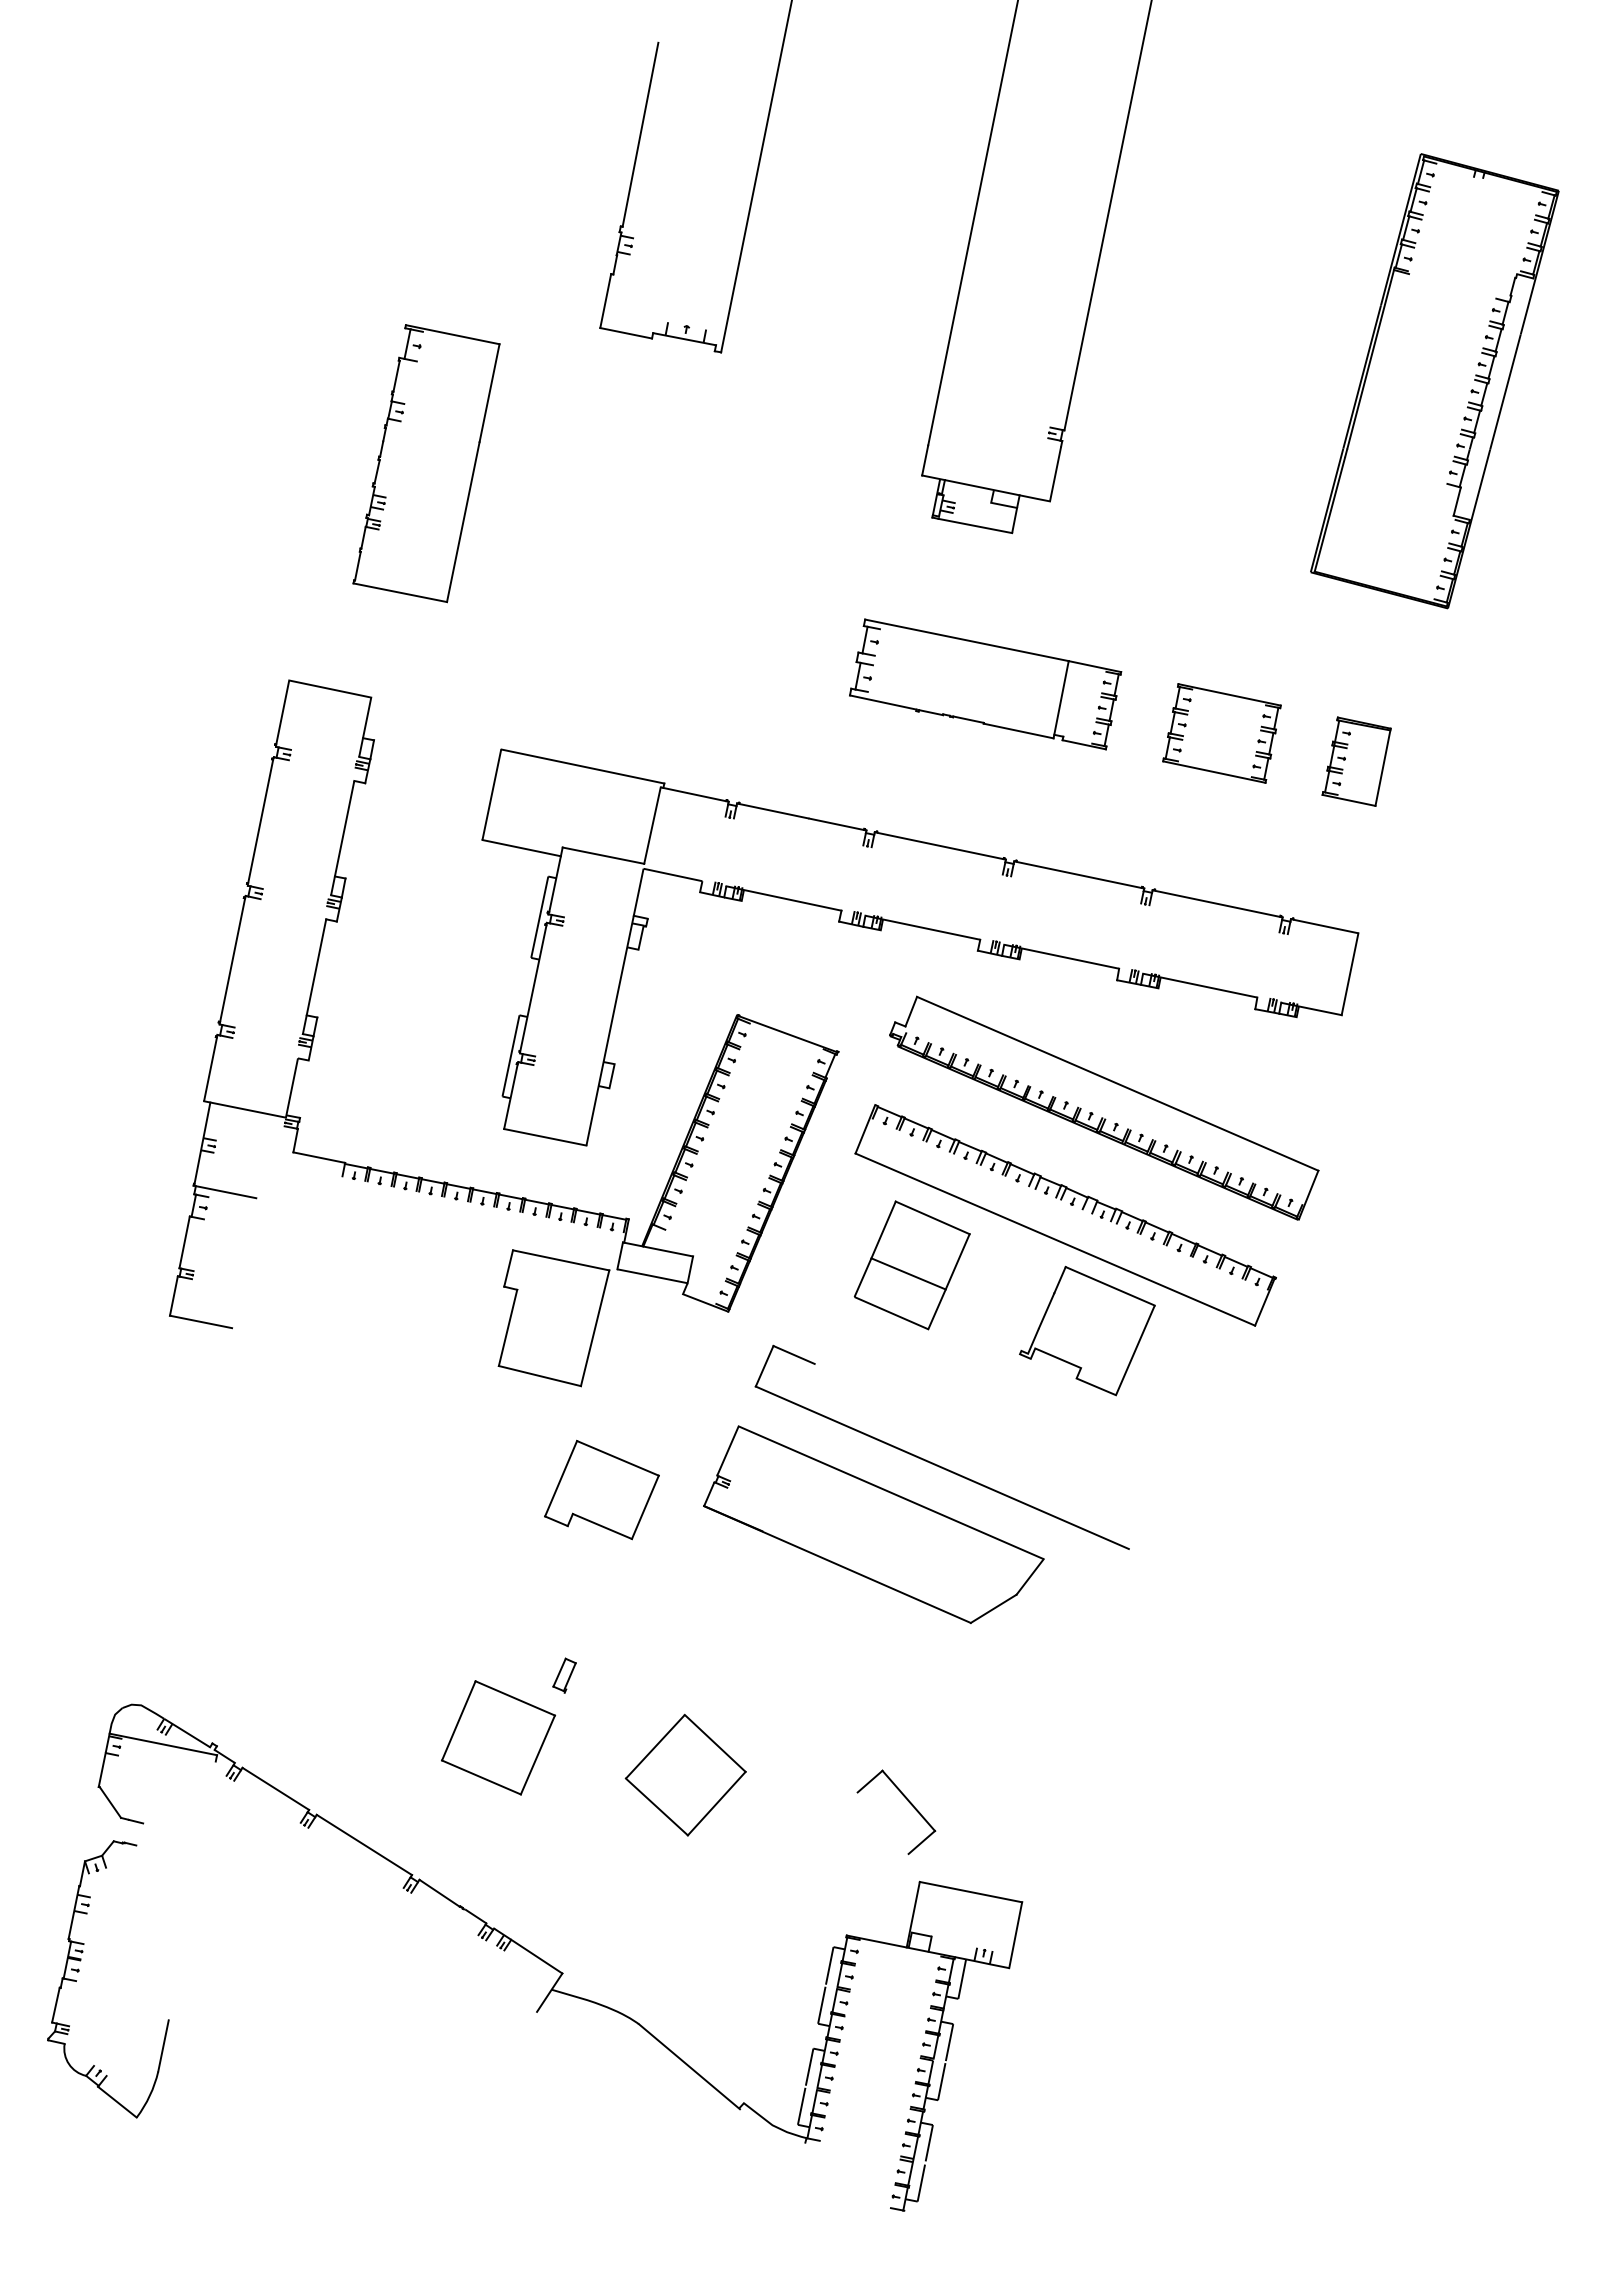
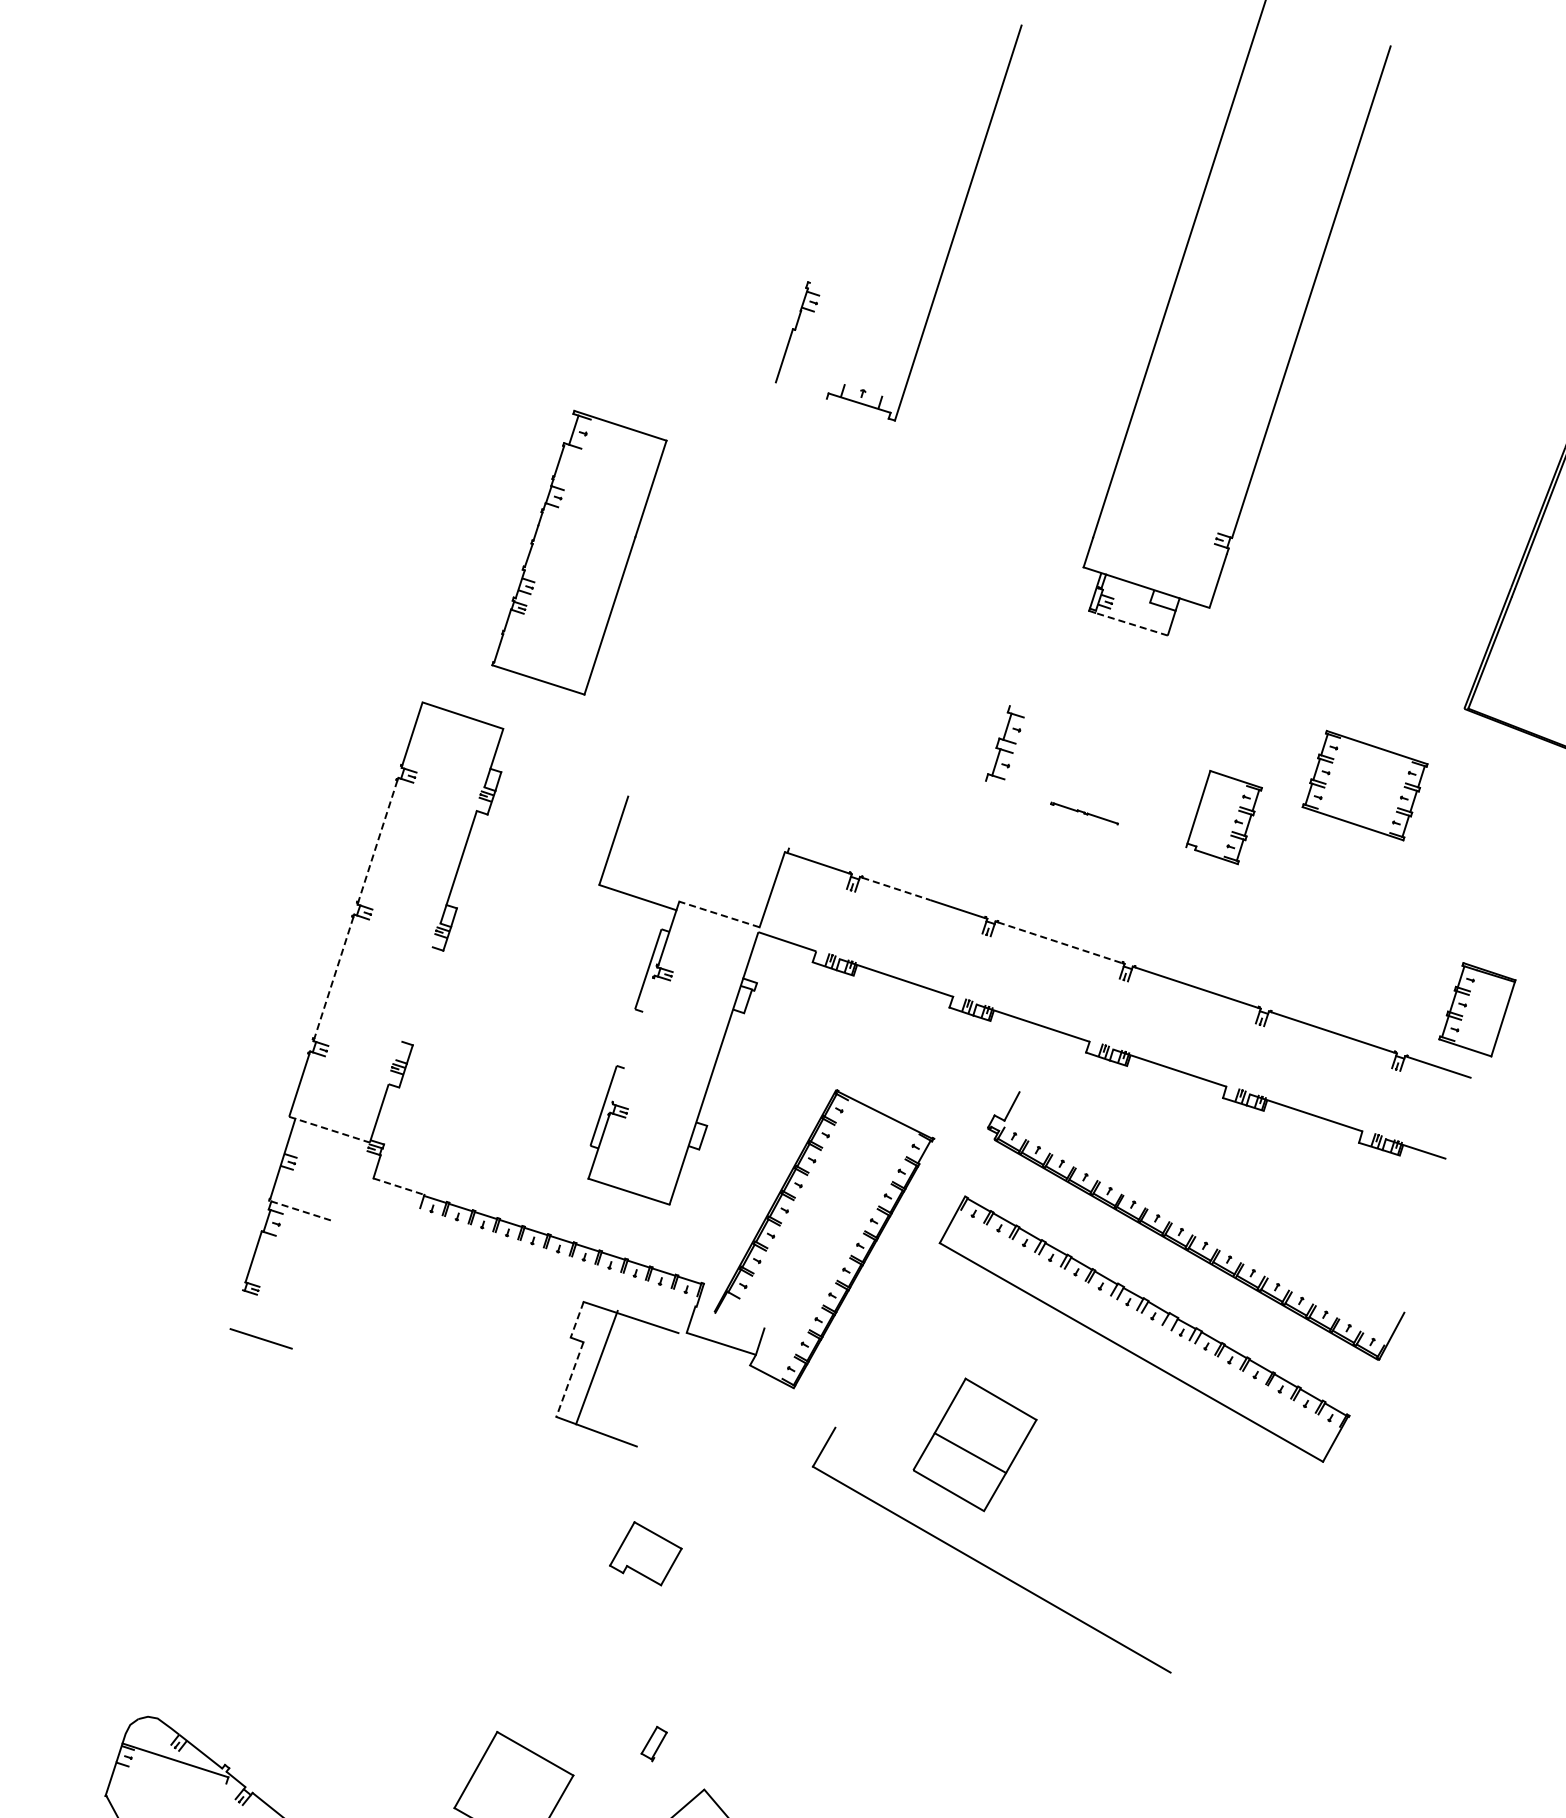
line: (640, 134) -> (838, 191), removed
line: (626, 333) -> (801, 390), removed
part: (426, 463) -> (579, 552), moved
line: (975, 526) -> (1131, 624), solid -> dashed
line: (966, 640) -> (1109, 738), removed
line: (882, 702) -> (1017, 791), removed
line: (1018, 730) -> (1151, 835), removed
part: (1221, 733) -> (1364, 785), moved
part: (1356, 761) -> (1477, 1009), moved
line: (582, 766) -> (708, 822), removed
line: (774, 811) -> (896, 889), solid -> dashed
line: (260, 821) -> (377, 841), solid -> dashed
line: (940, 845) -> (1060, 942), solid -> dashed
line: (603, 855) -> (719, 914), solid -> dashed
line: (232, 960) -> (333, 978), solid -> dashed
line: (1349, 974) -> (1457, 1118), removed
line: (314, 976) -> (414, 1003), removed
line: (533, 988) -> (633, 1040), removed
line: (1117, 1083) -> (1211, 1202), removed
line: (245, 1109) -> (330, 1129), solid -> dashed
line: (319, 1157) -> (399, 1186), solid -> dashed
line: (224, 1191) -> (299, 1210), solid -> dashed
line: (657, 1249) -> (729, 1317), removed
part: (911, 1265) -> (974, 1444), moved
line: (508, 1268) -> (577, 1319), solid -> dashed
line: (173, 1295) -> (236, 1309), removed
line: (507, 1328) -> (569, 1380), solid -> dashed
line: (594, 1328) -> (596, 1367), moved
part: (1087, 1330) -> (1153, 1447), removed
line: (793, 1354) -> (854, 1438), removed
part: (601, 1489) -> (645, 1552), size x0.6
part: (873, 1524) -> (916, 1619), removed
part: (564, 1675) -> (654, 1743), moved

